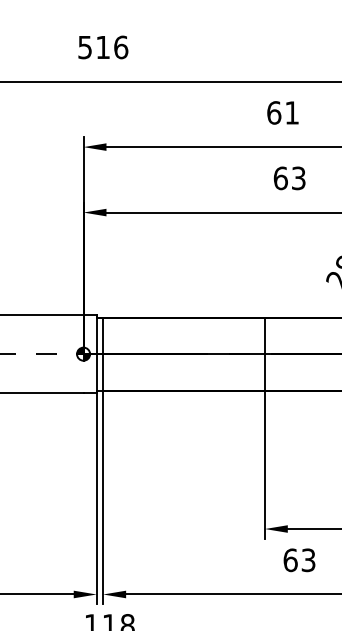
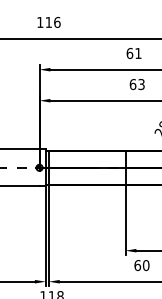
text: (85, 47) -> (40, 22), 516 -> 116
text: (307, 560) -> (145, 265), 63 -> 60

